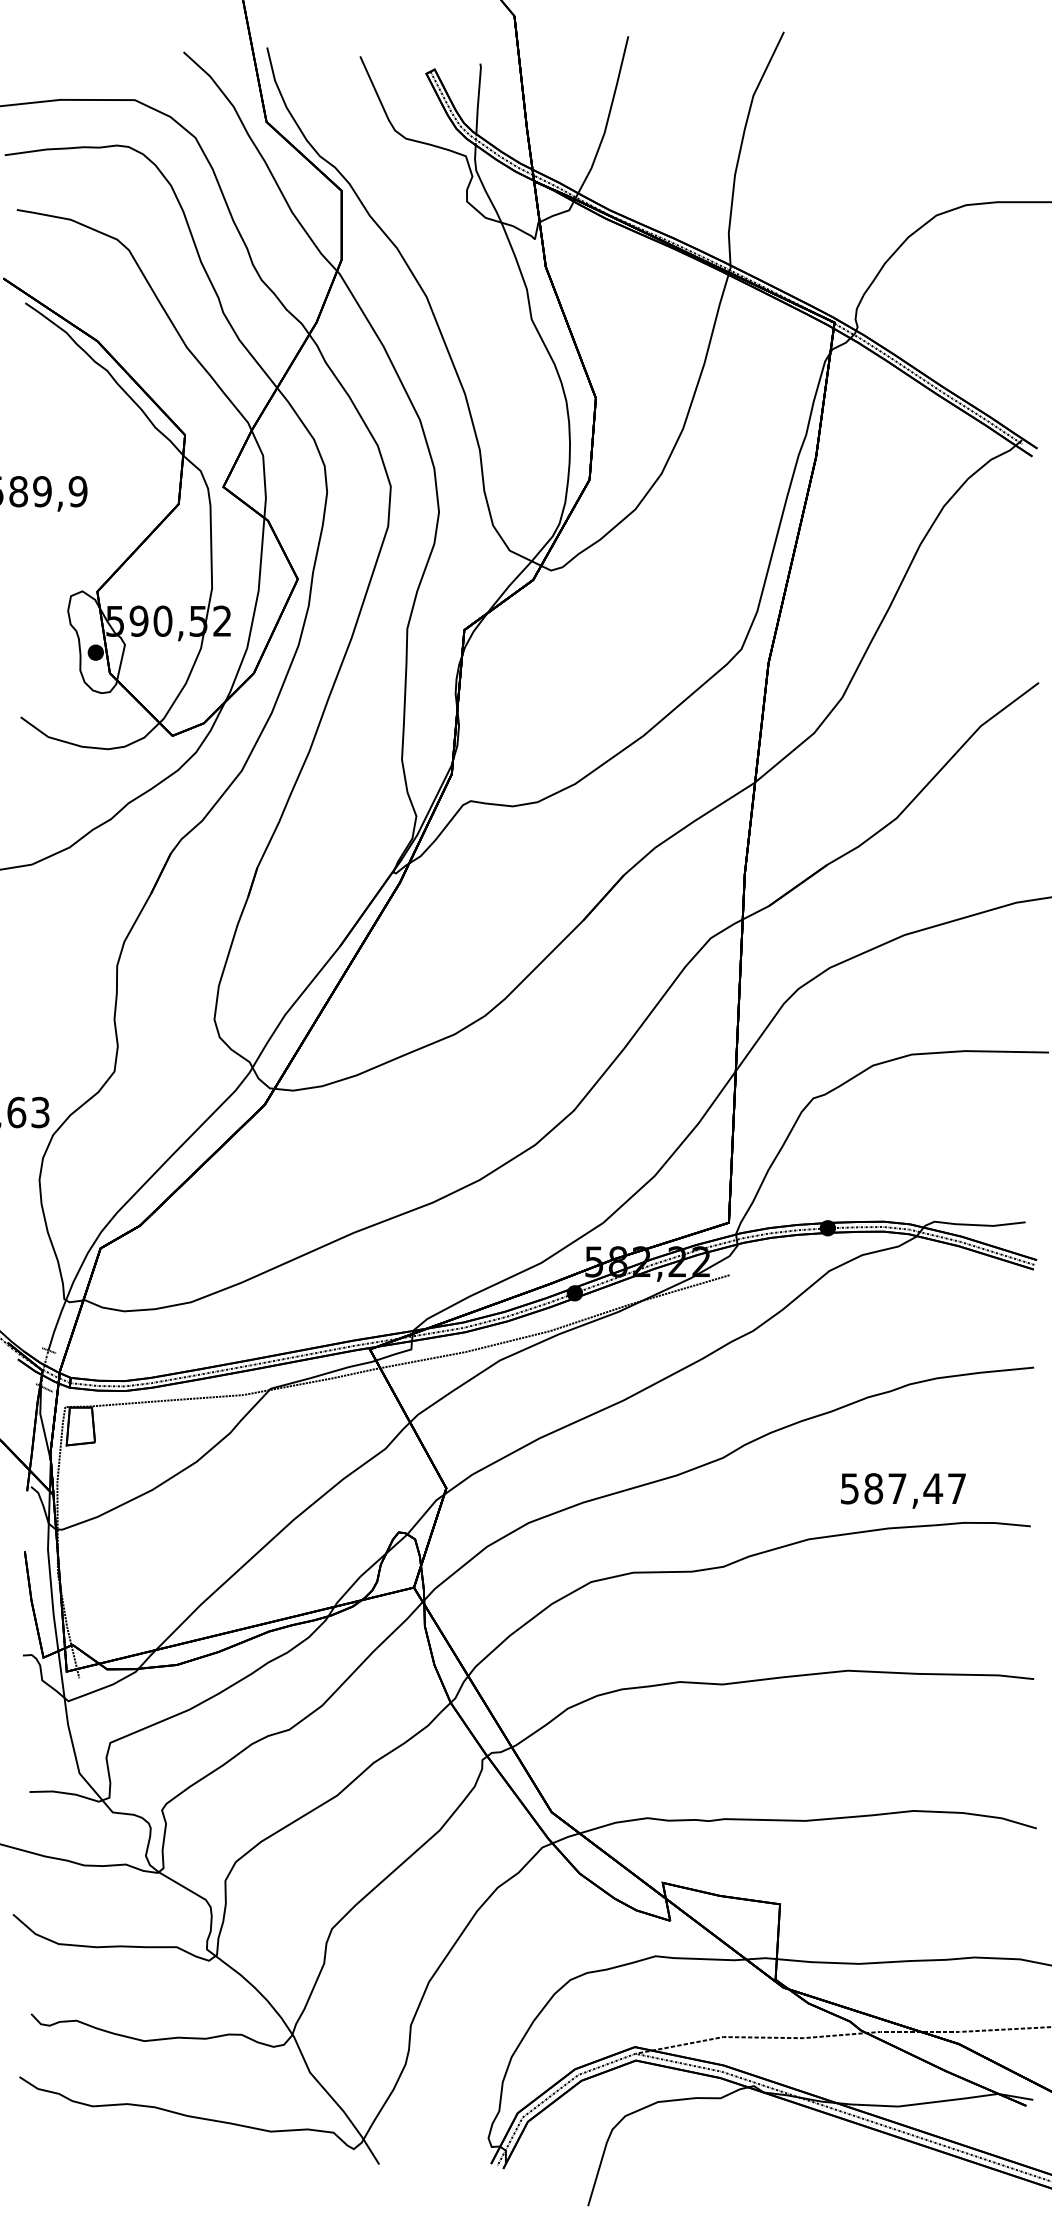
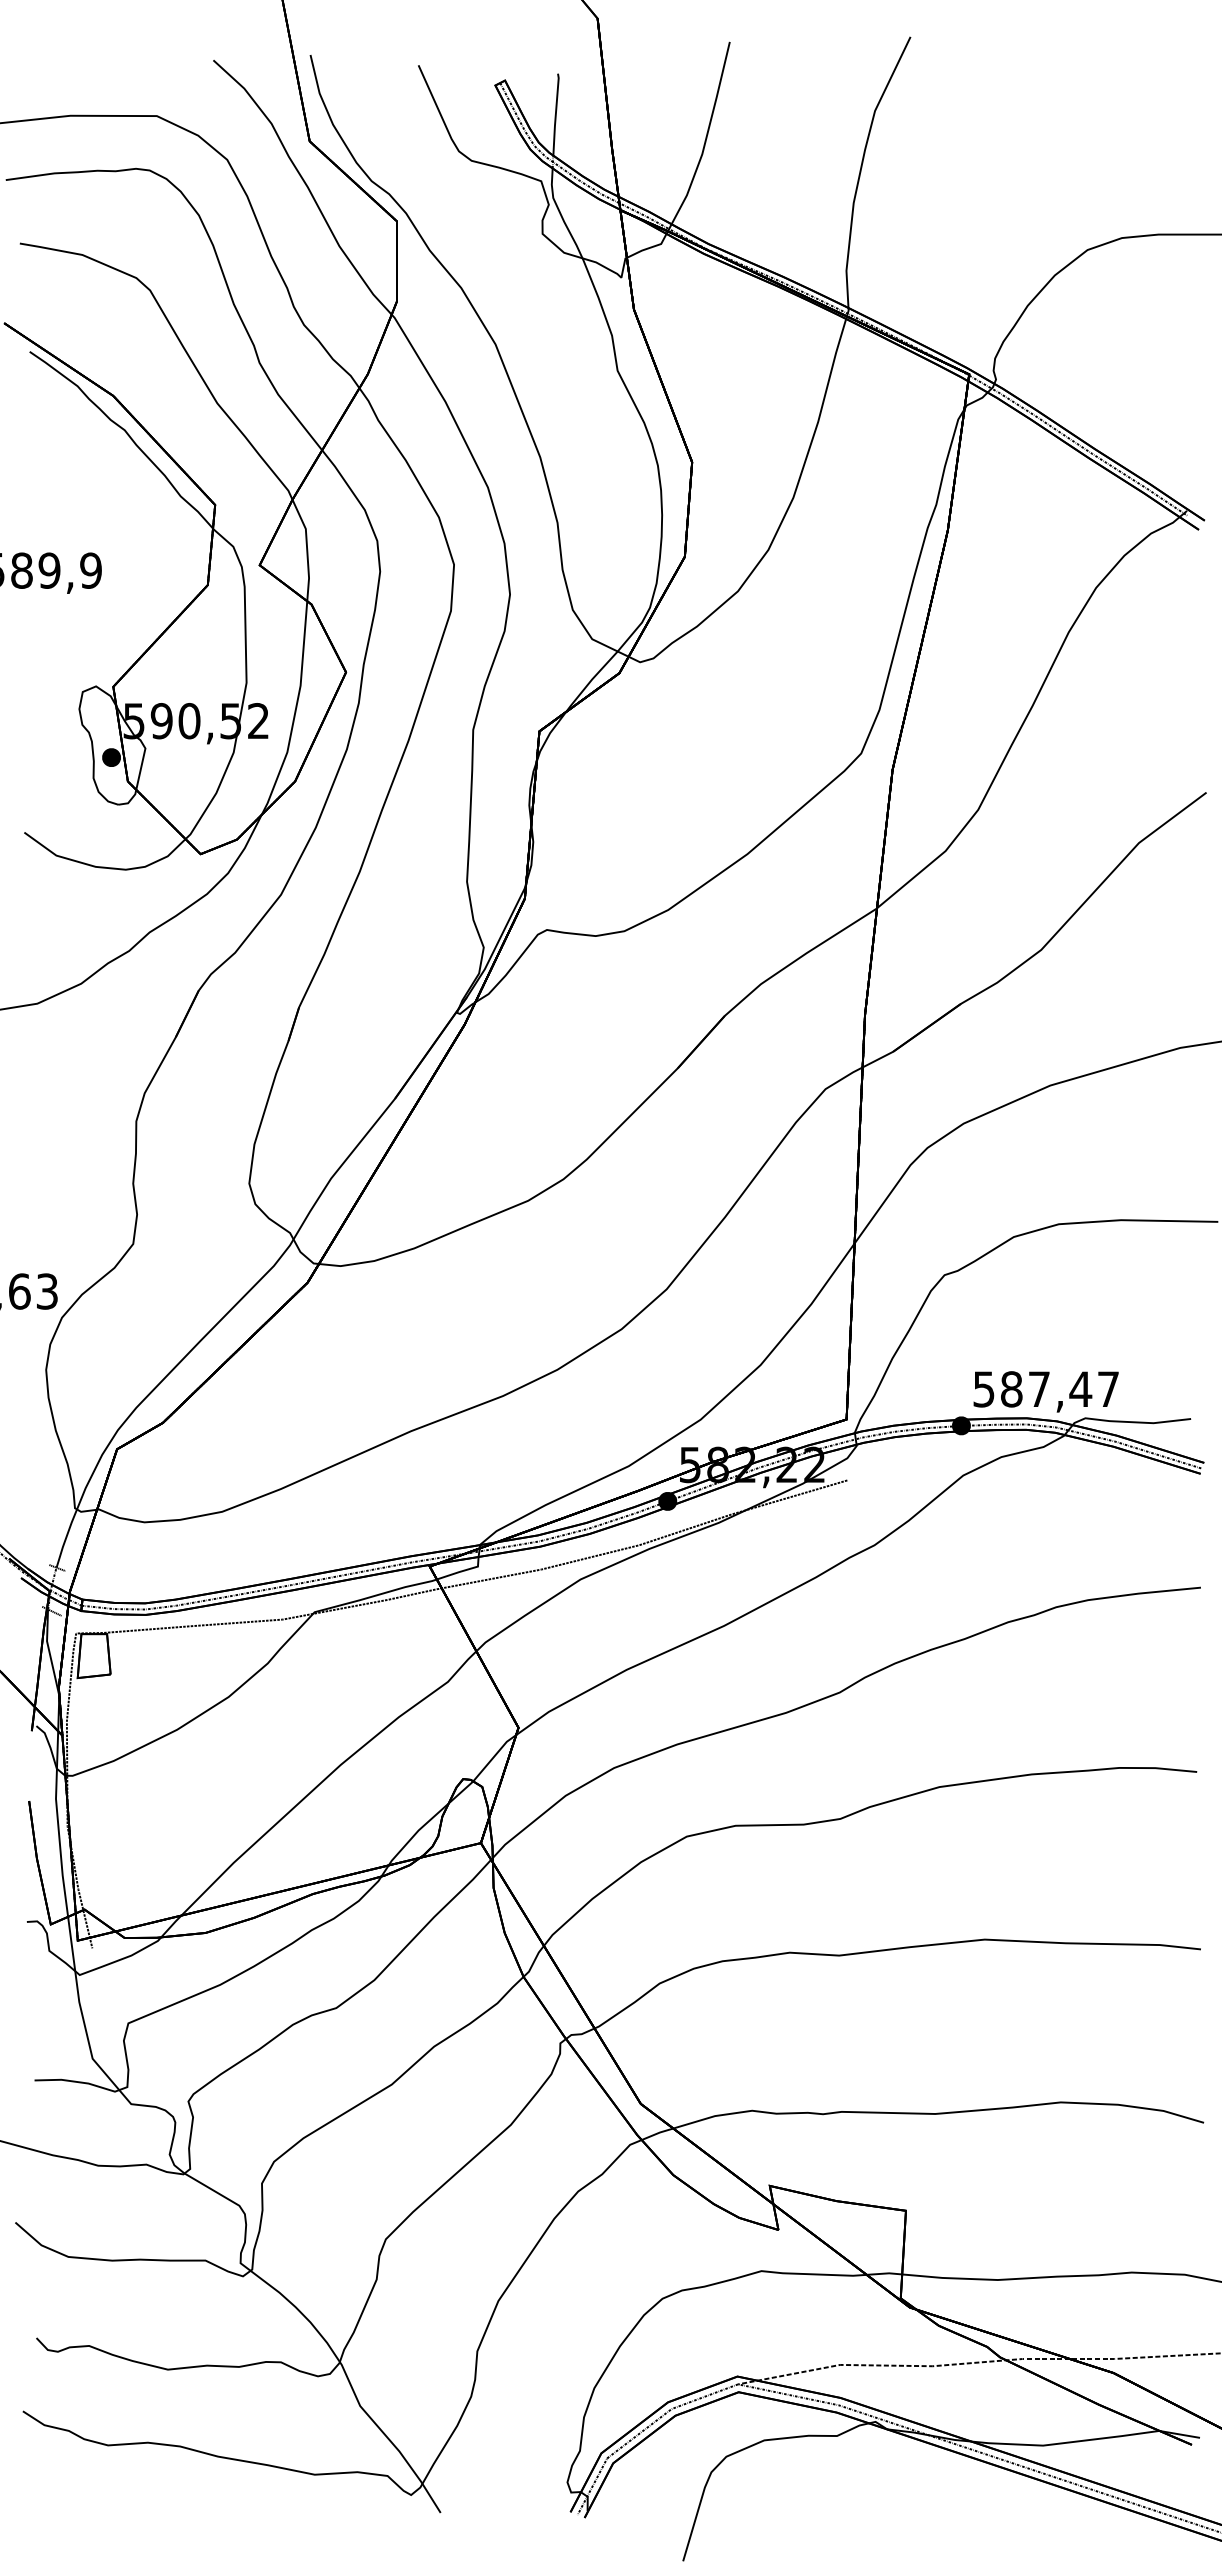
text: (902, 1490) -> (1045, 1391), moved

